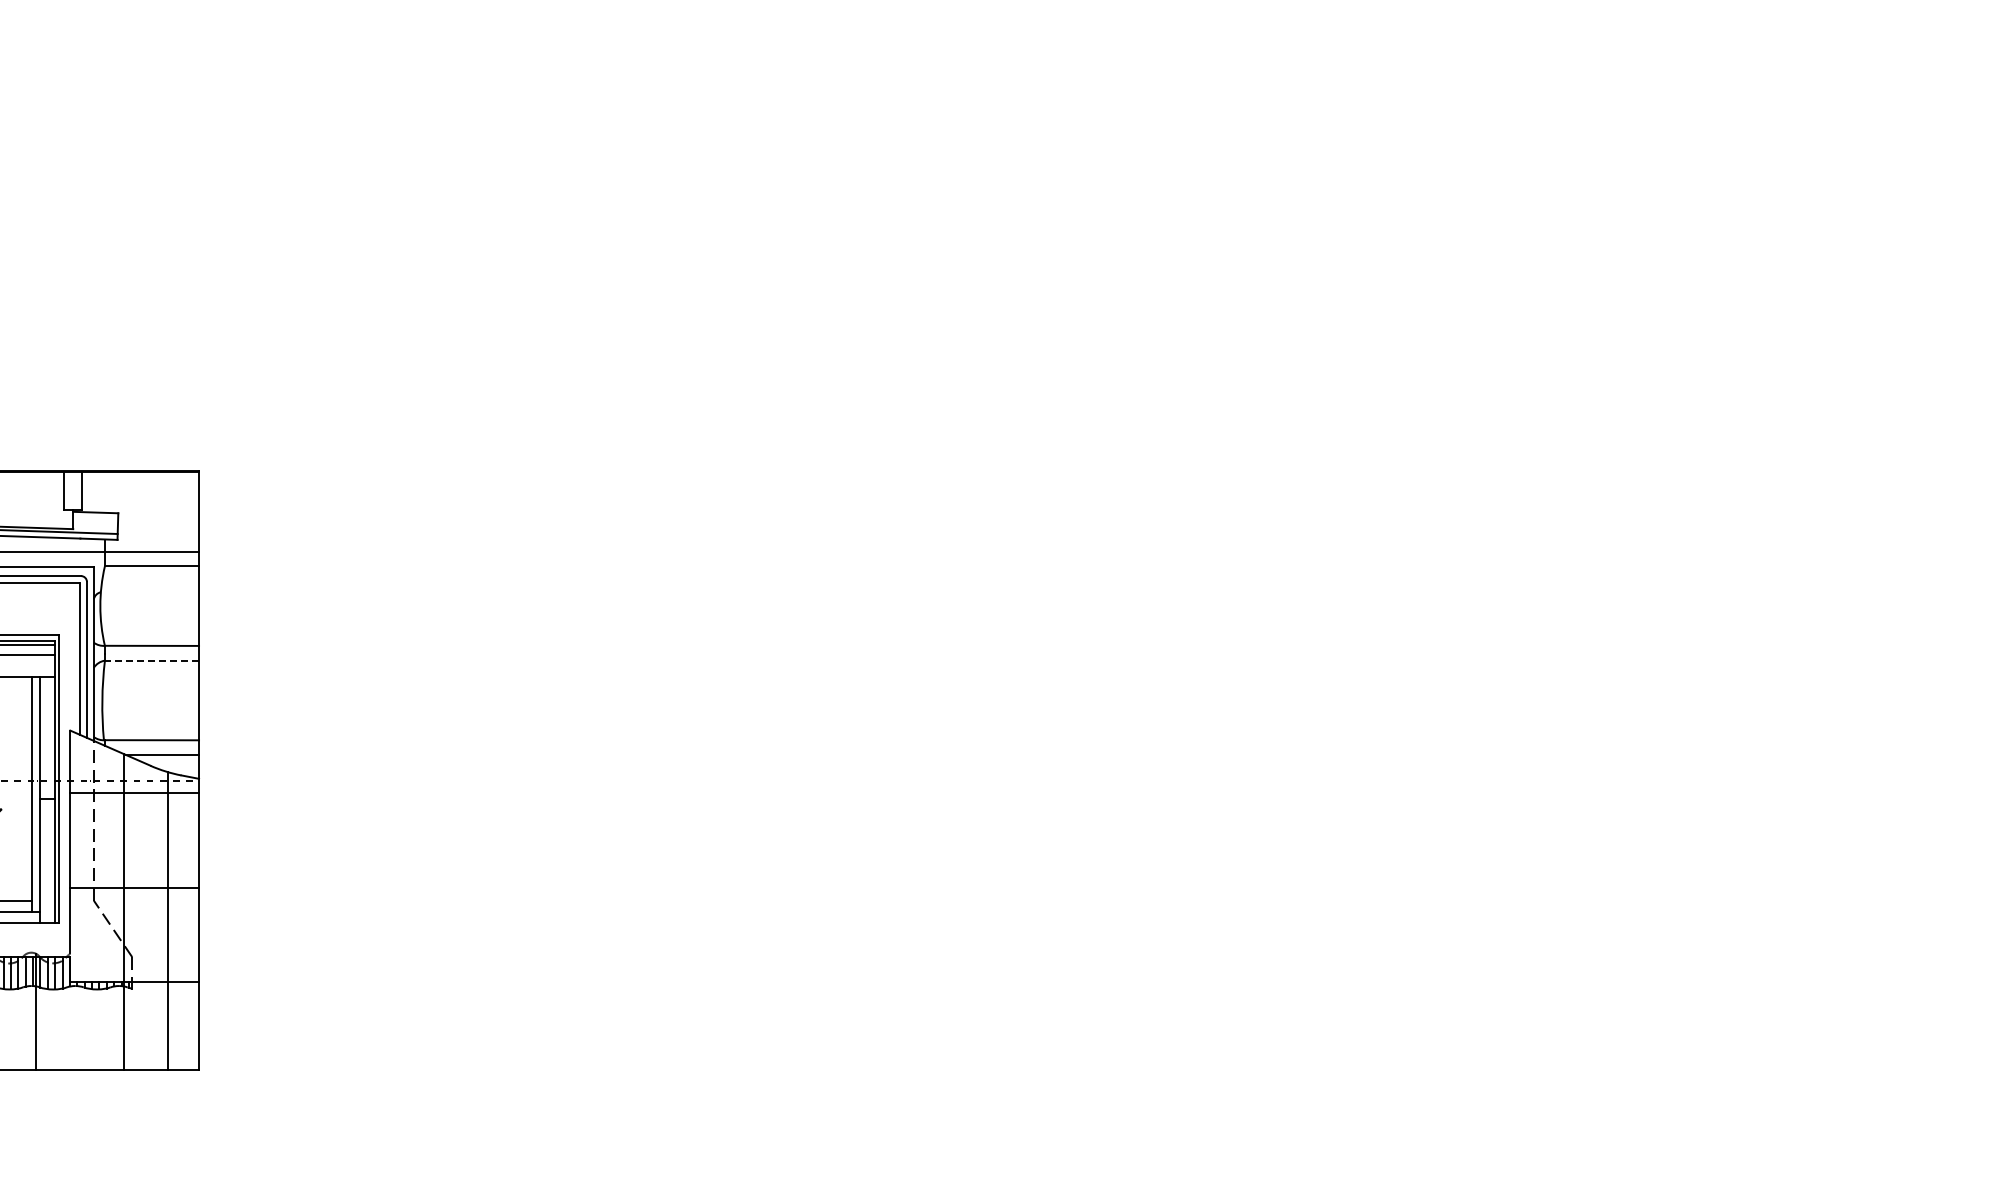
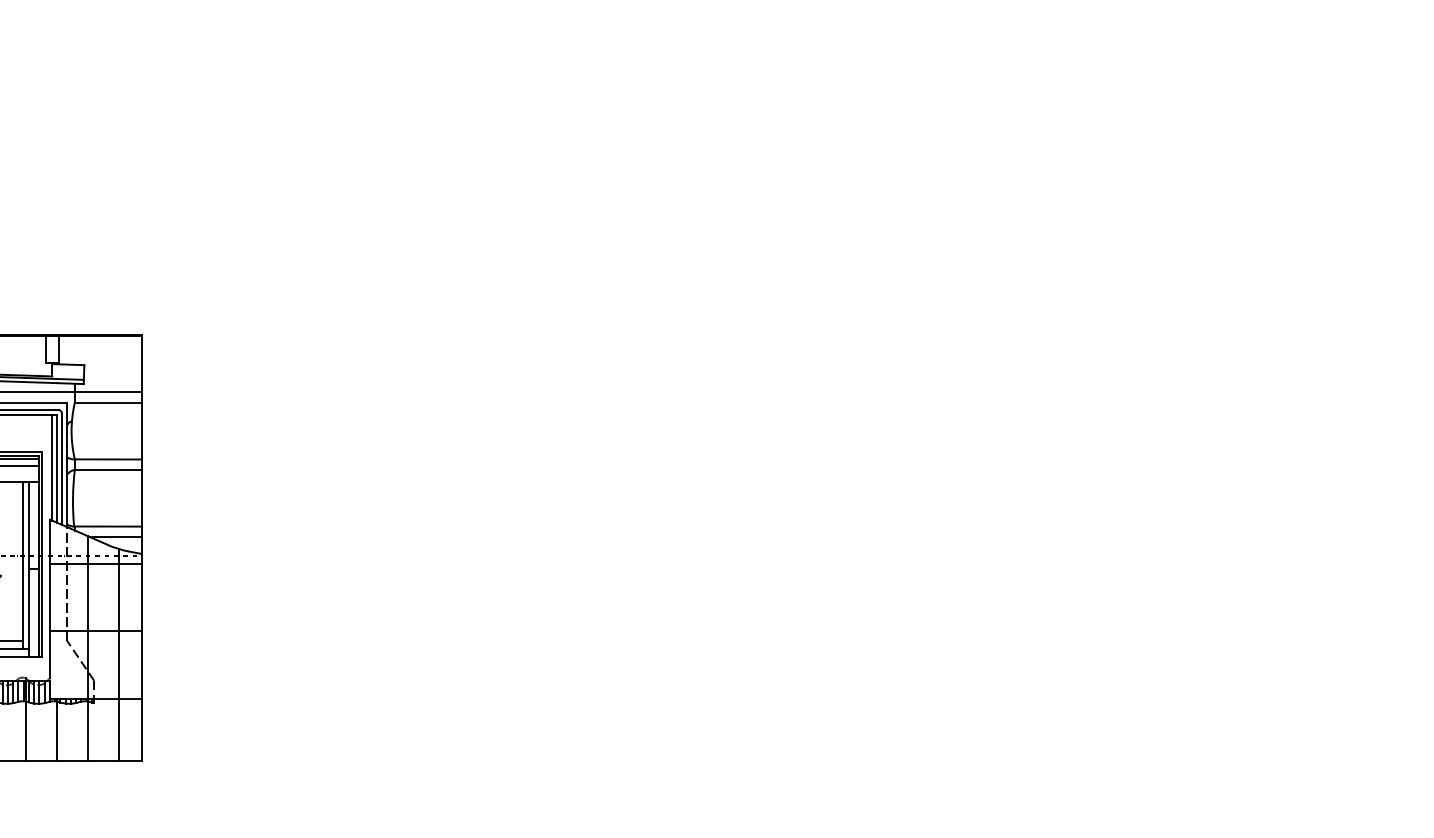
line: (73, 657) -> (52, 467), added
line: (151, 660) -> (107, 469), dashed -> solid
line: (80, 1026) -> (57, 730), added

